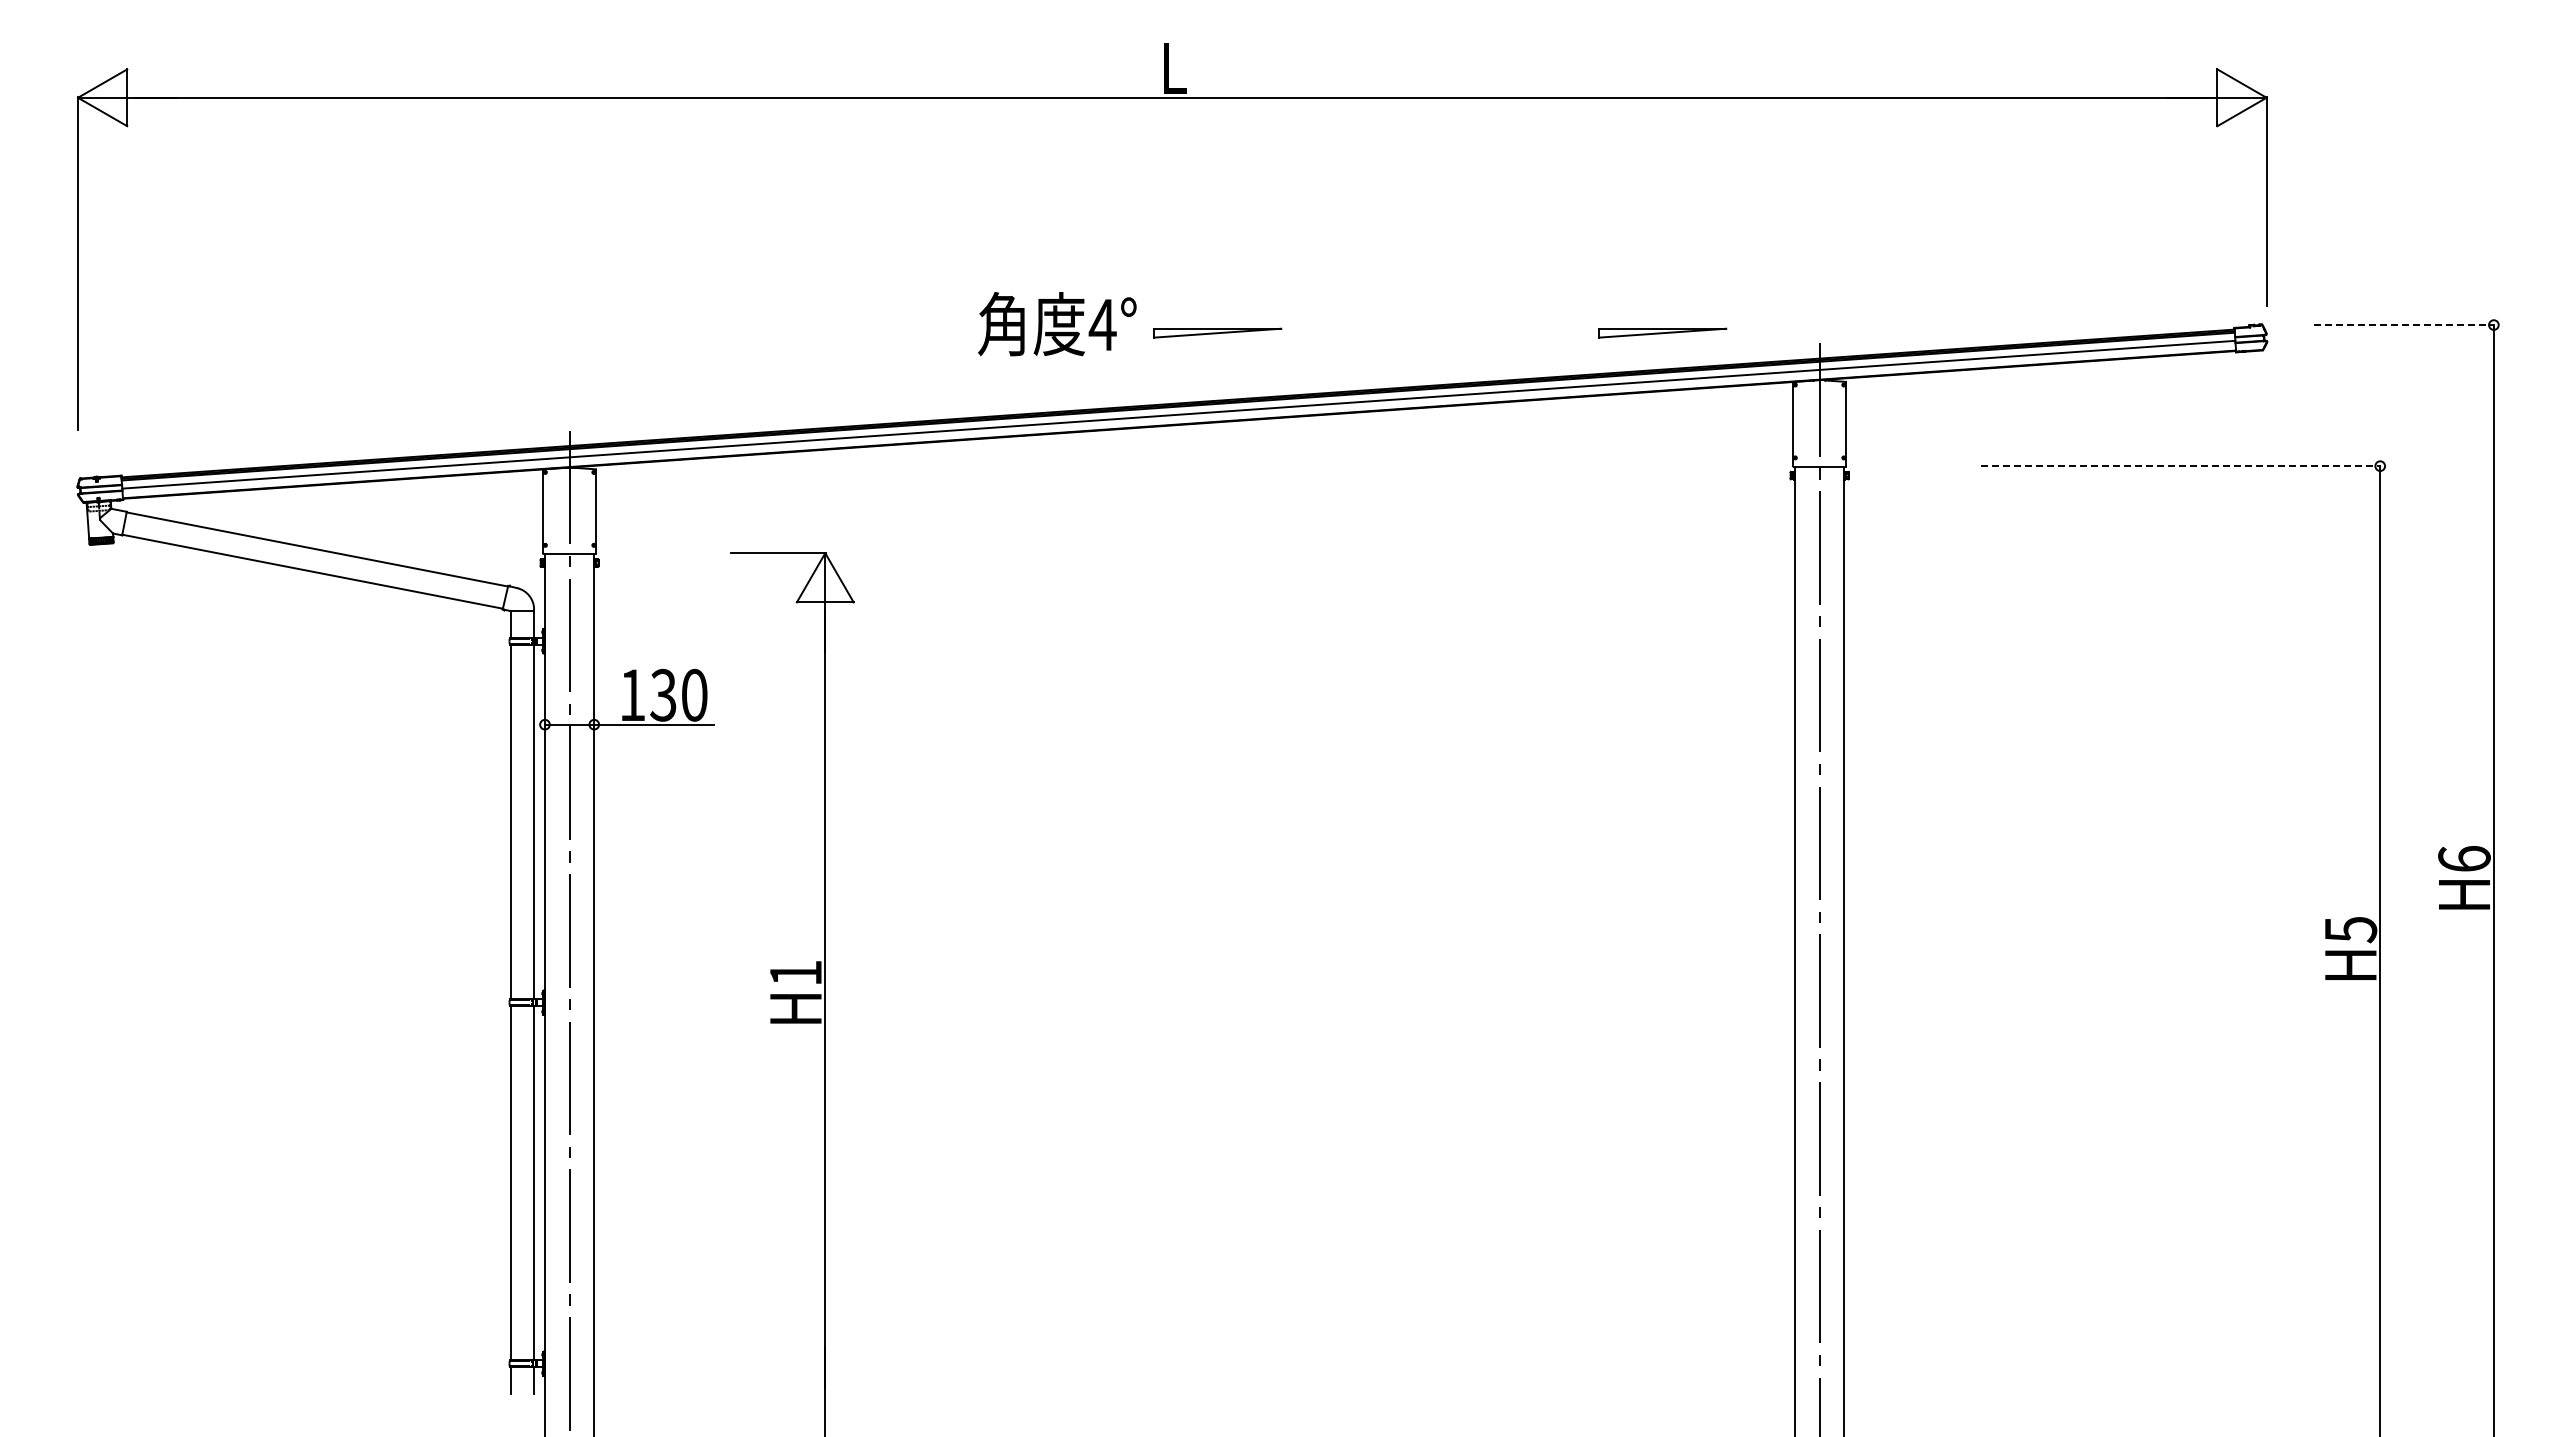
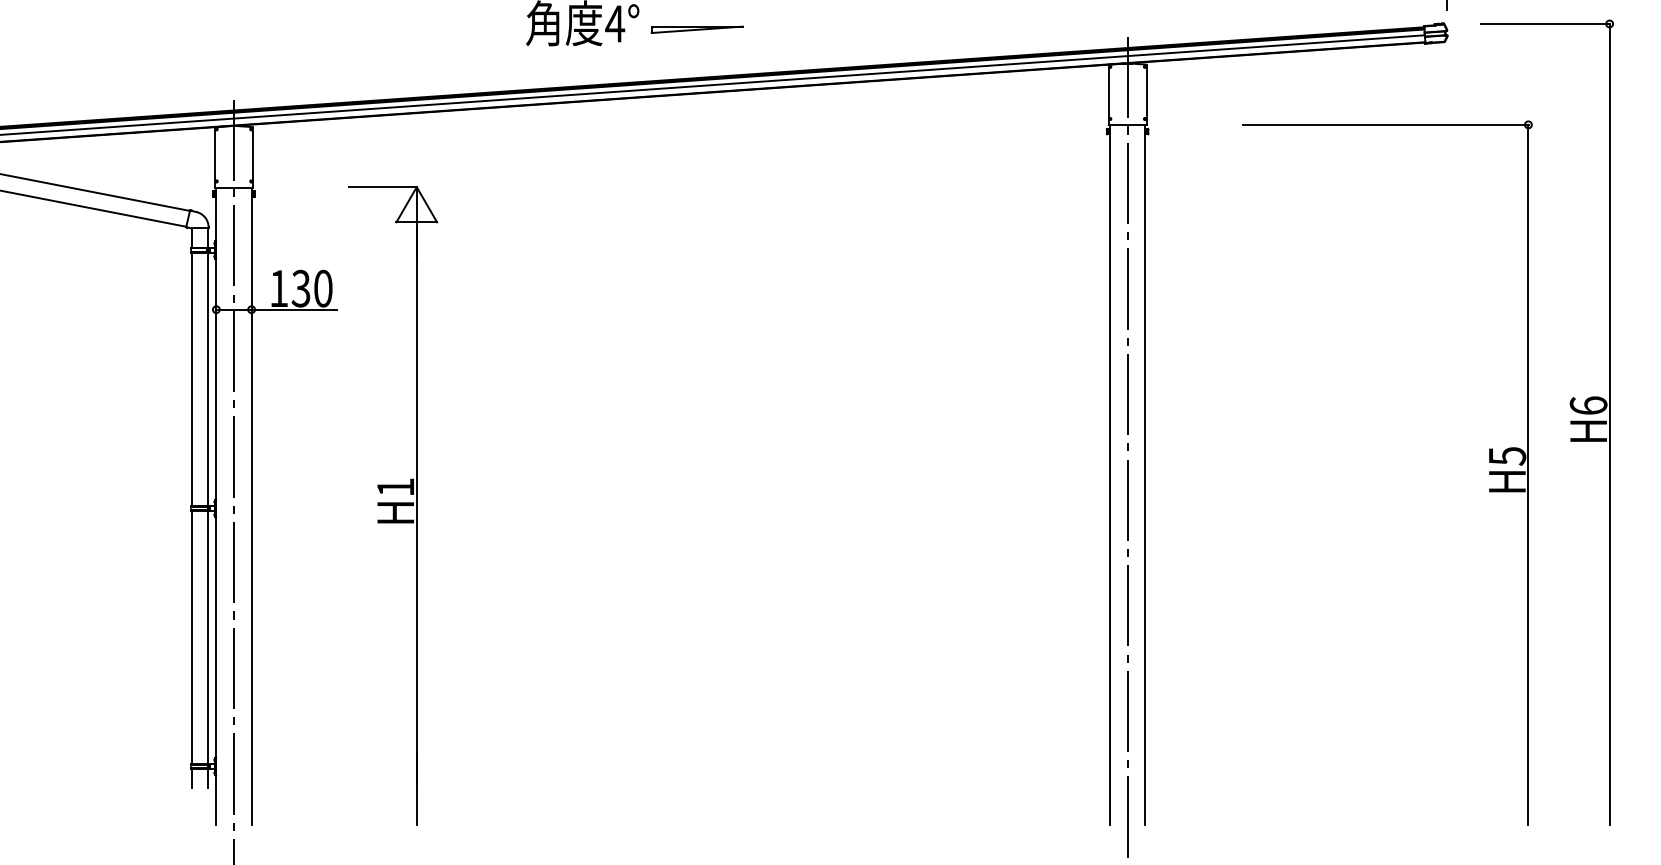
line: (2404, 325) -> (1545, 24), dashed -> solid
part: (1662, 332) -> (1015, 29), removed
line: (2181, 466) -> (1386, 125), dashed -> solid

